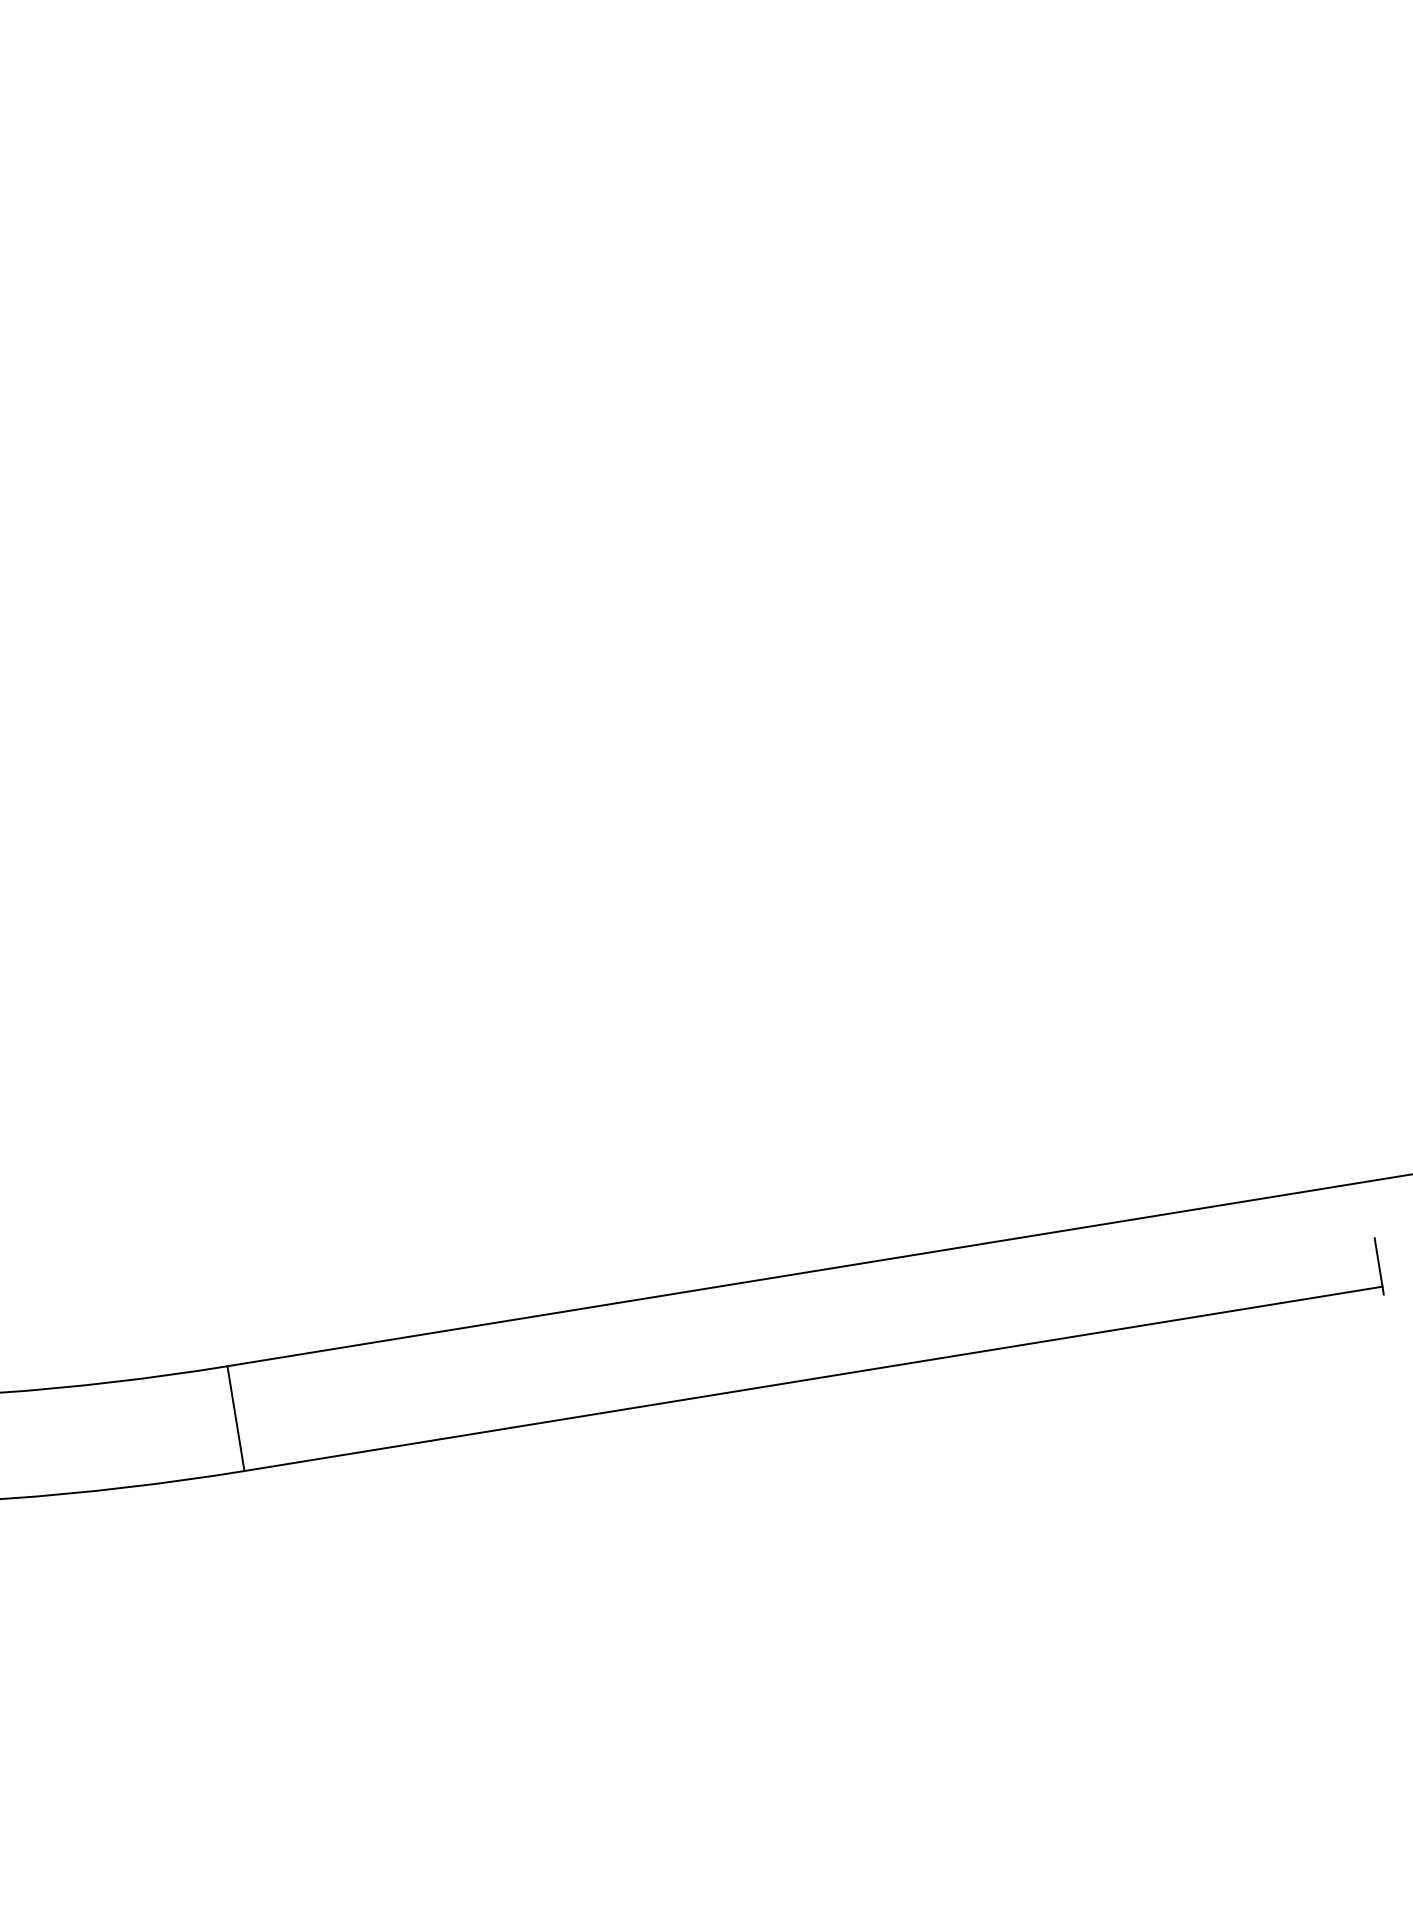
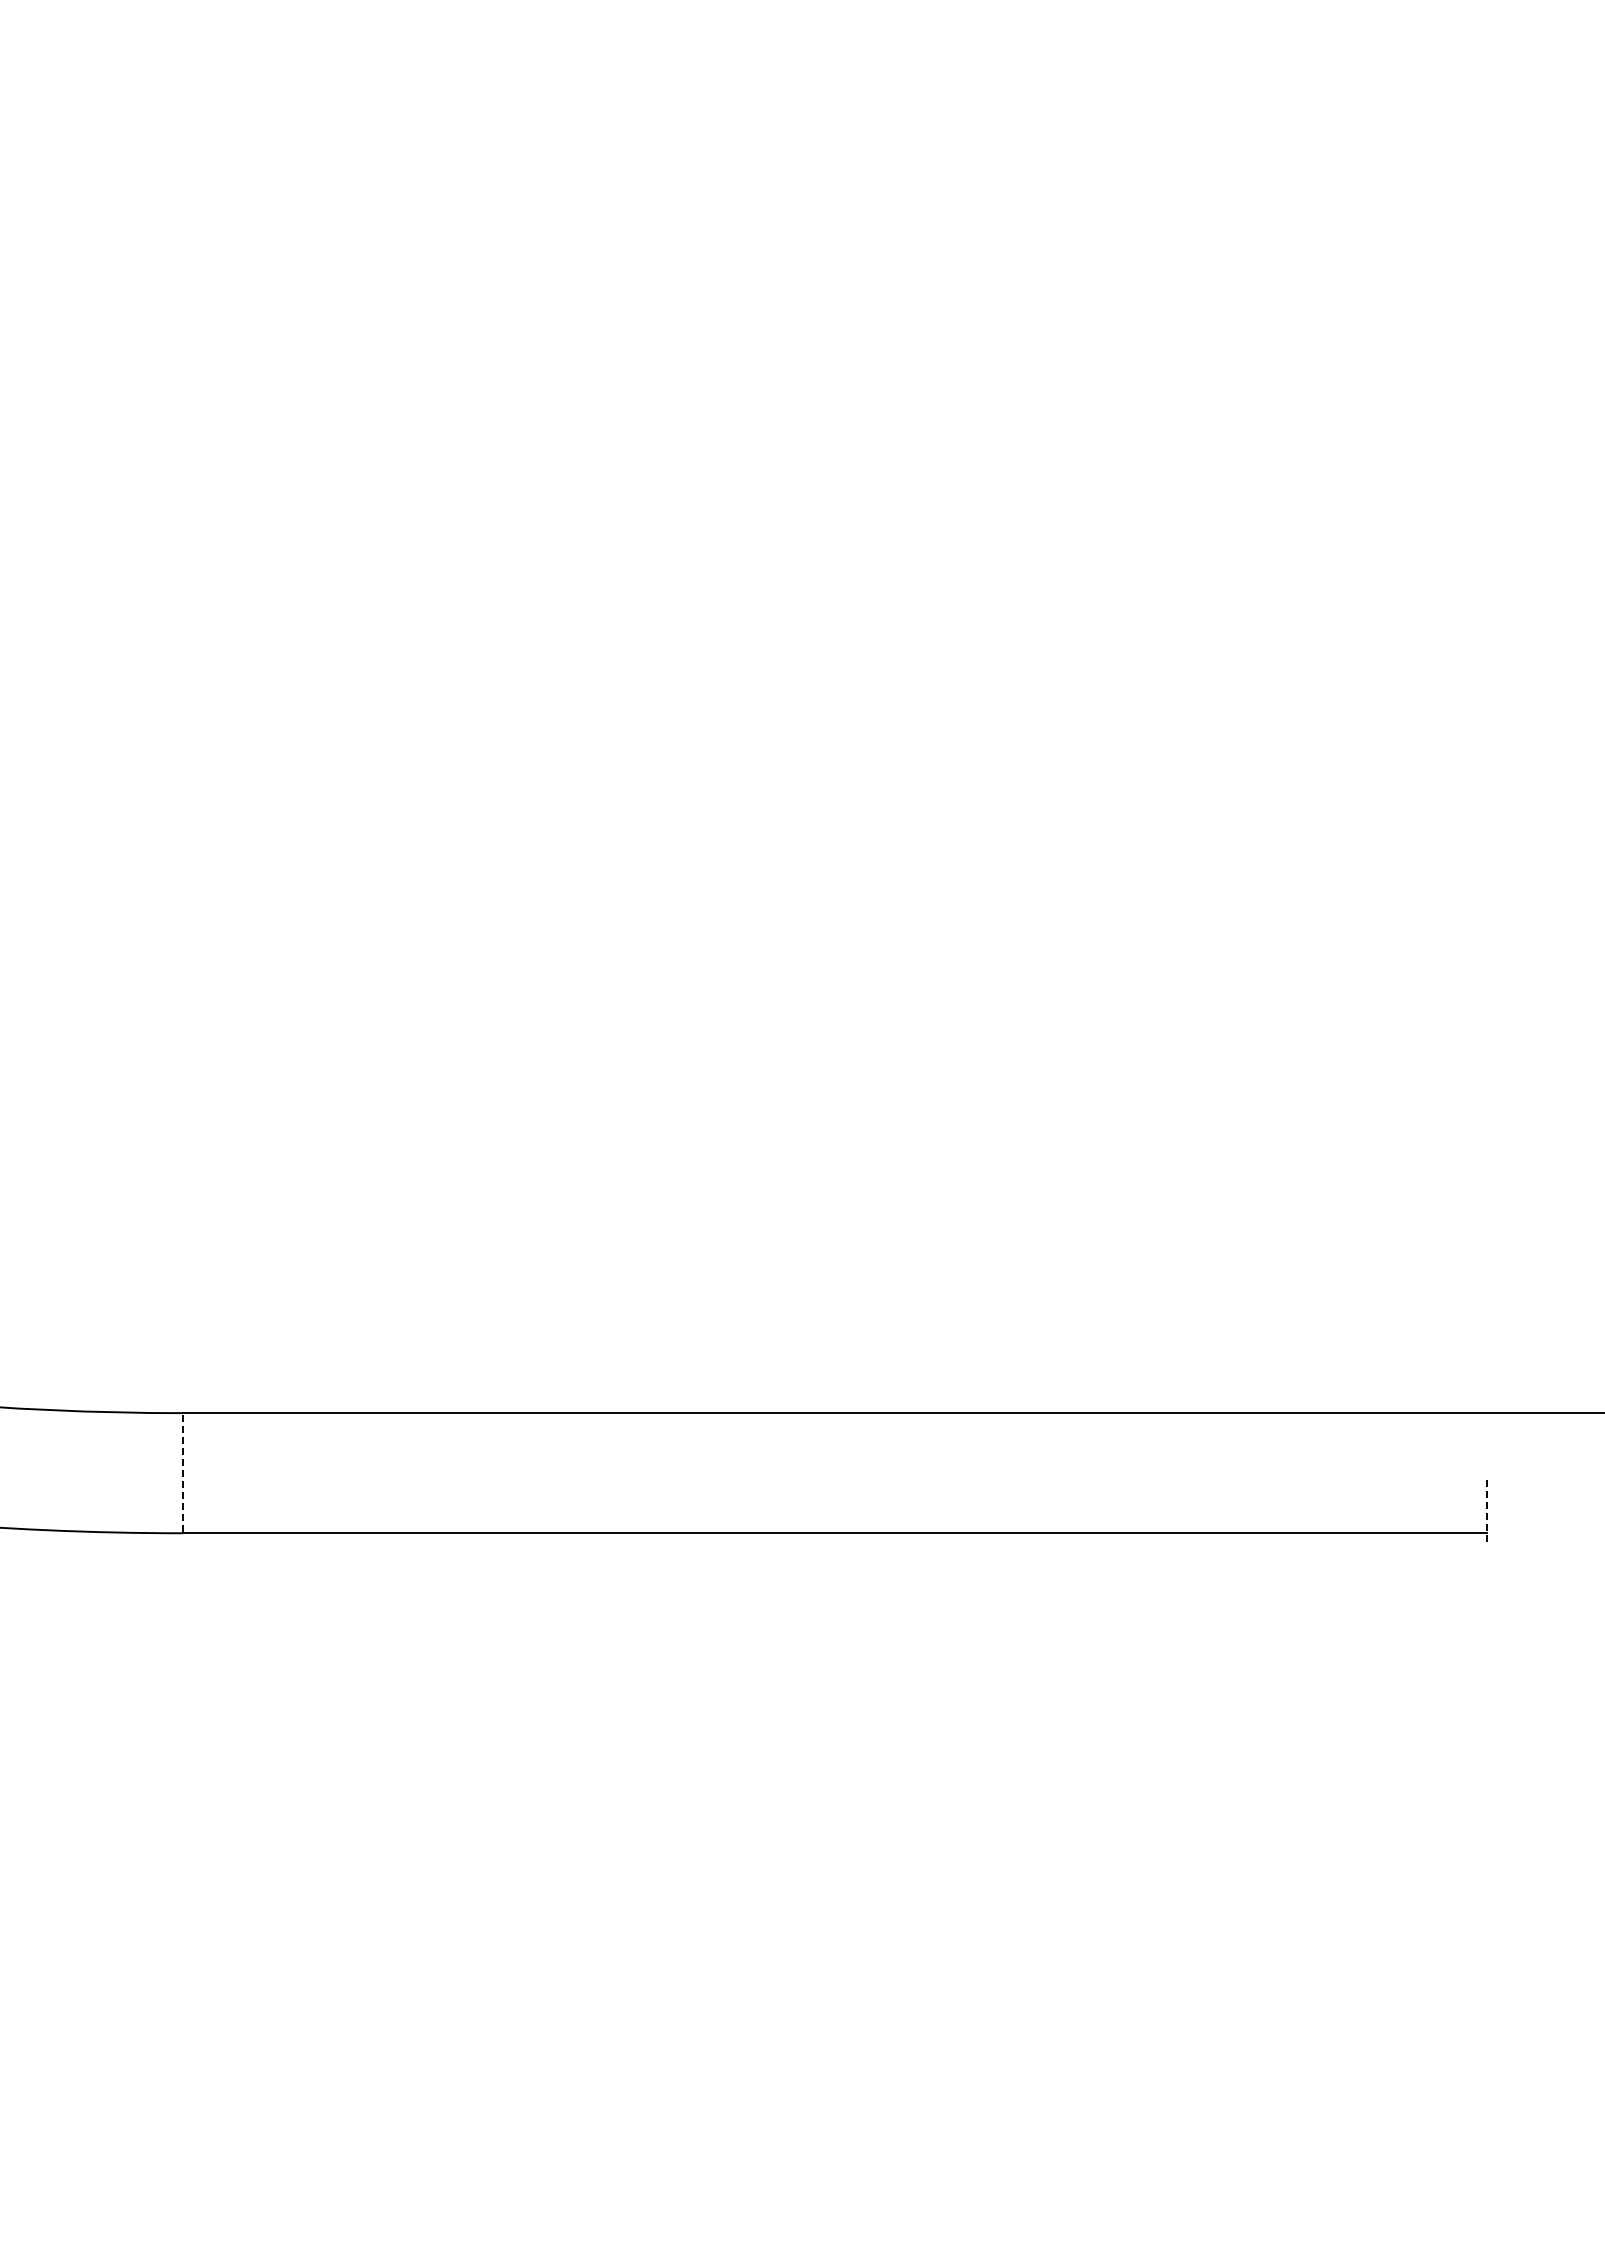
line: (1379, 1265) -> (1487, 1509), solid -> dashed
line: (235, 1418) -> (182, 1472), solid -> dashed

